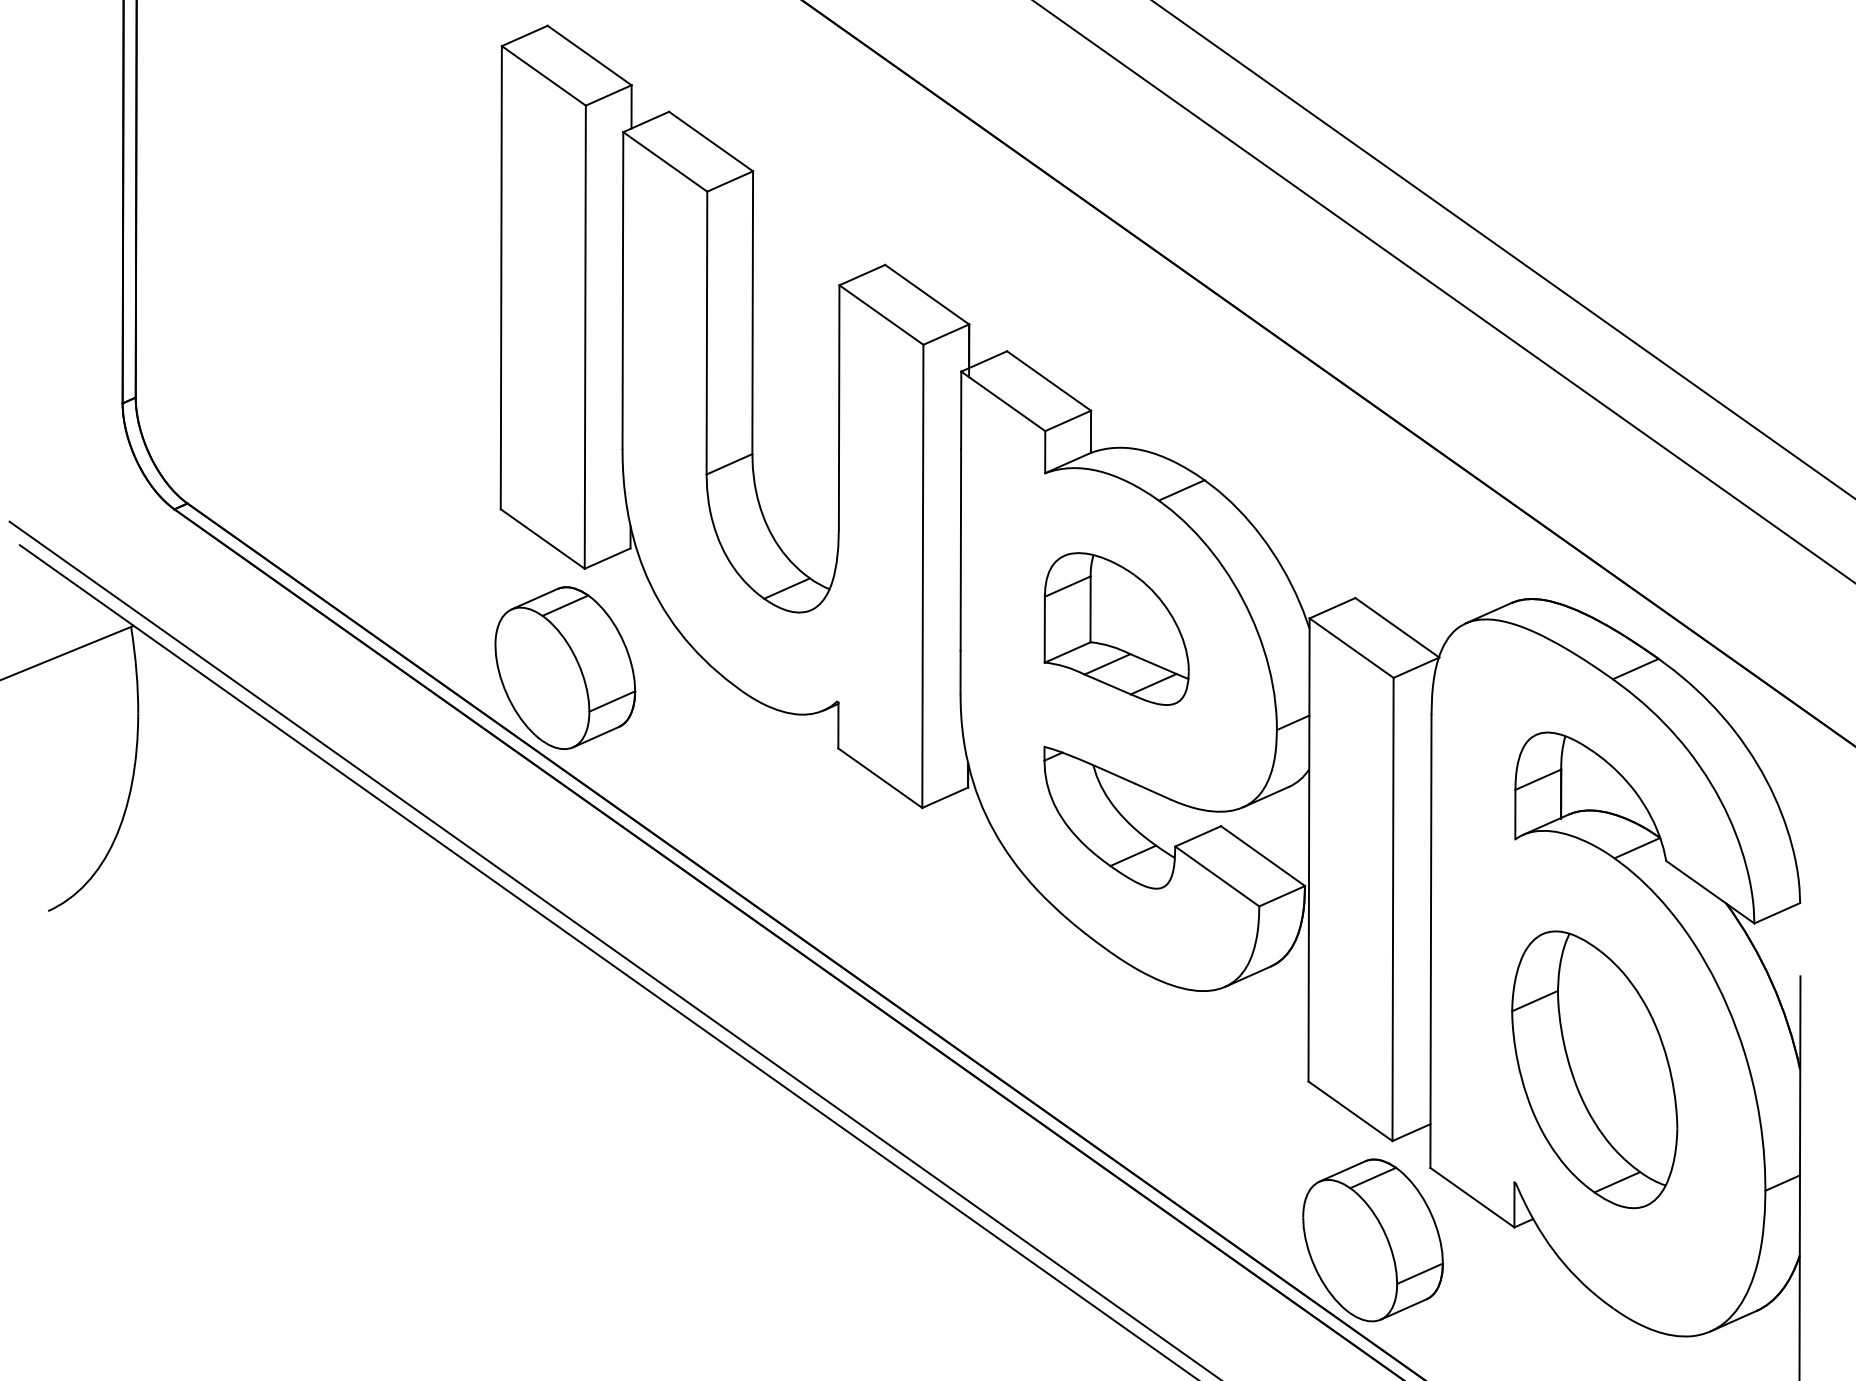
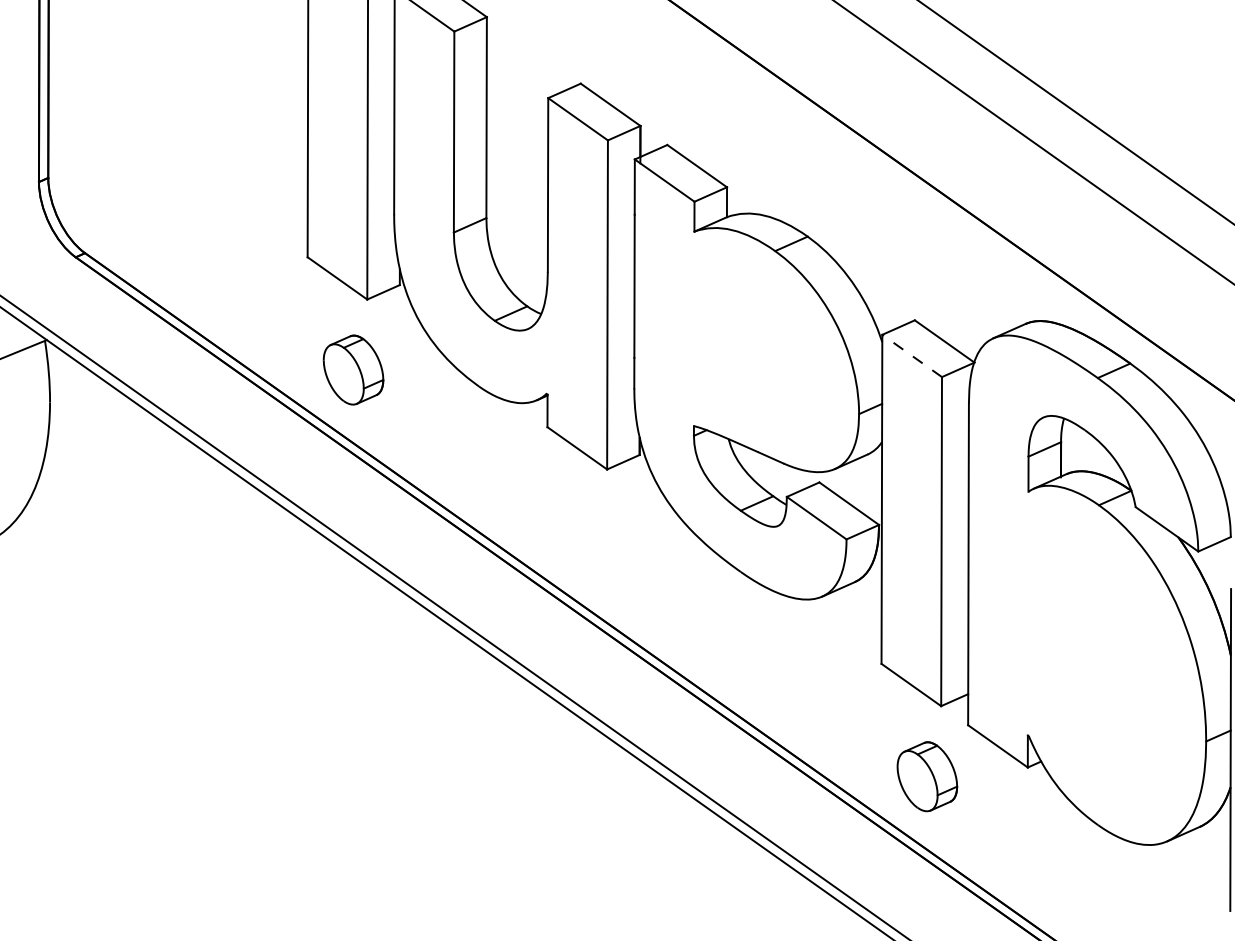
part: (1116, 628) -> (745, 341), removed
line: (1351, 647) -> (912, 355), solid -> dashed
part: (565, 667) -> (353, 369), size x0.6
part: (1594, 1069) -> (1084, 655), removed
part: (1372, 1240) -> (927, 776), size x0.6

